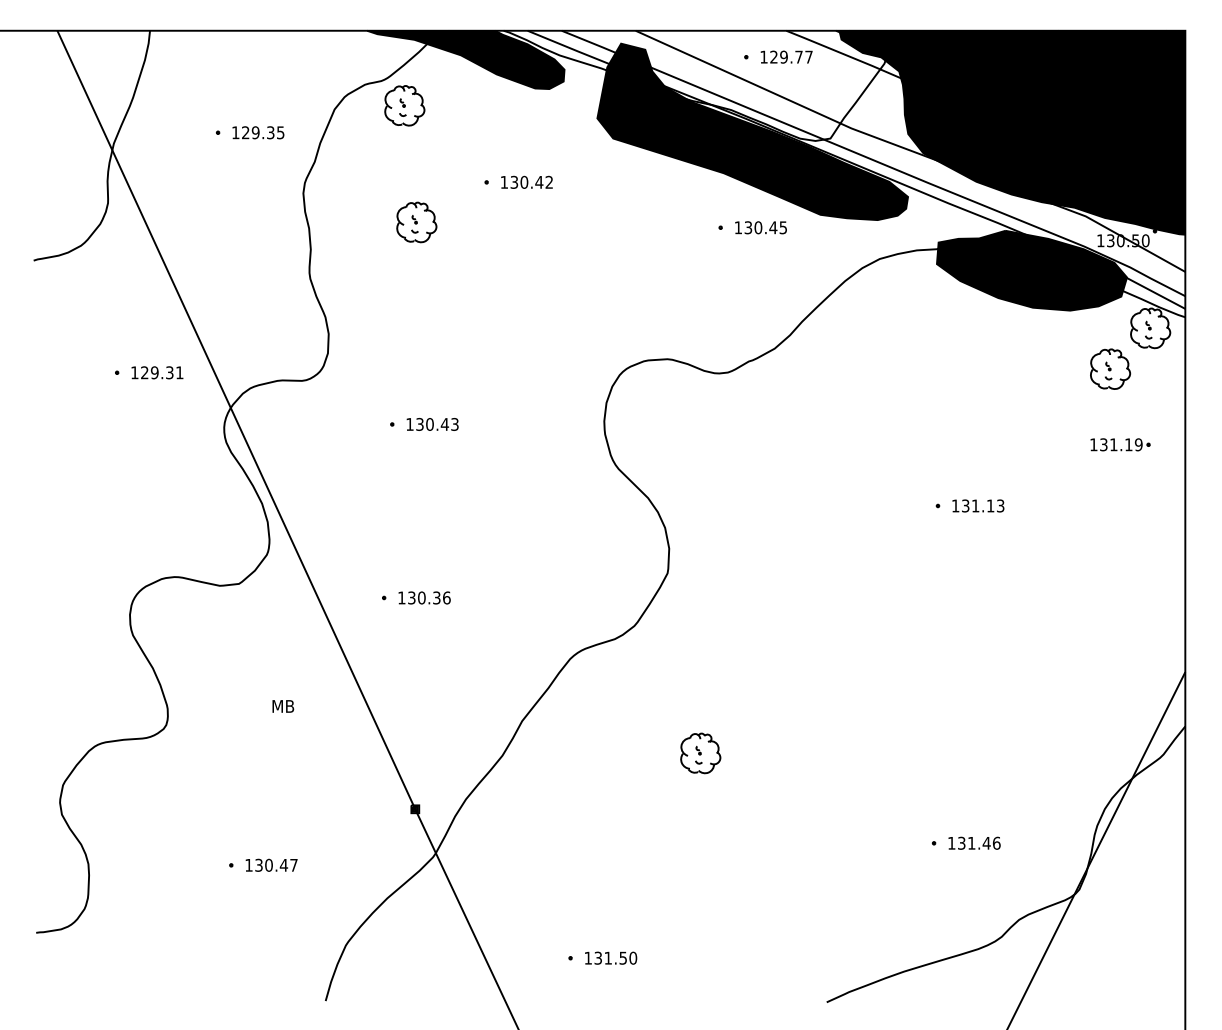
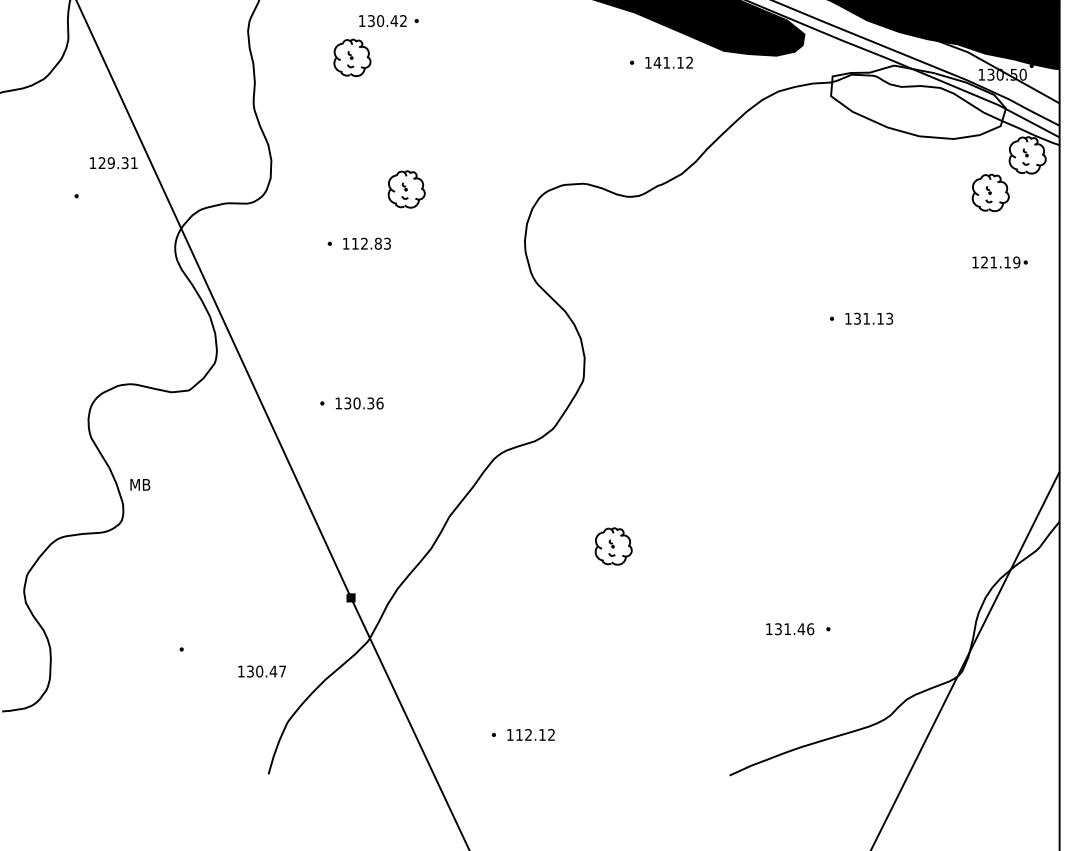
text: (526, 181) -> (382, 20), moved
text: (765, 227) -> (673, 62), 130.45 -> 141.12
fill: (1031, 270) -> (918, 102), removed
part: (475, 365) -> (406, 189), added
text: (157, 372) -> (113, 162), moved
text: (432, 423) -> (366, 242), 130.43 -> 112.83
text: (1103, 444) -> (984, 262), 131.19 -> 121.19
text: (283, 706) -> (140, 484), moved
text: (974, 842) -> (790, 628), moved
text: (271, 864) -> (261, 670), moved
text: (615, 957) -> (535, 734), 131.50 -> 112.12

